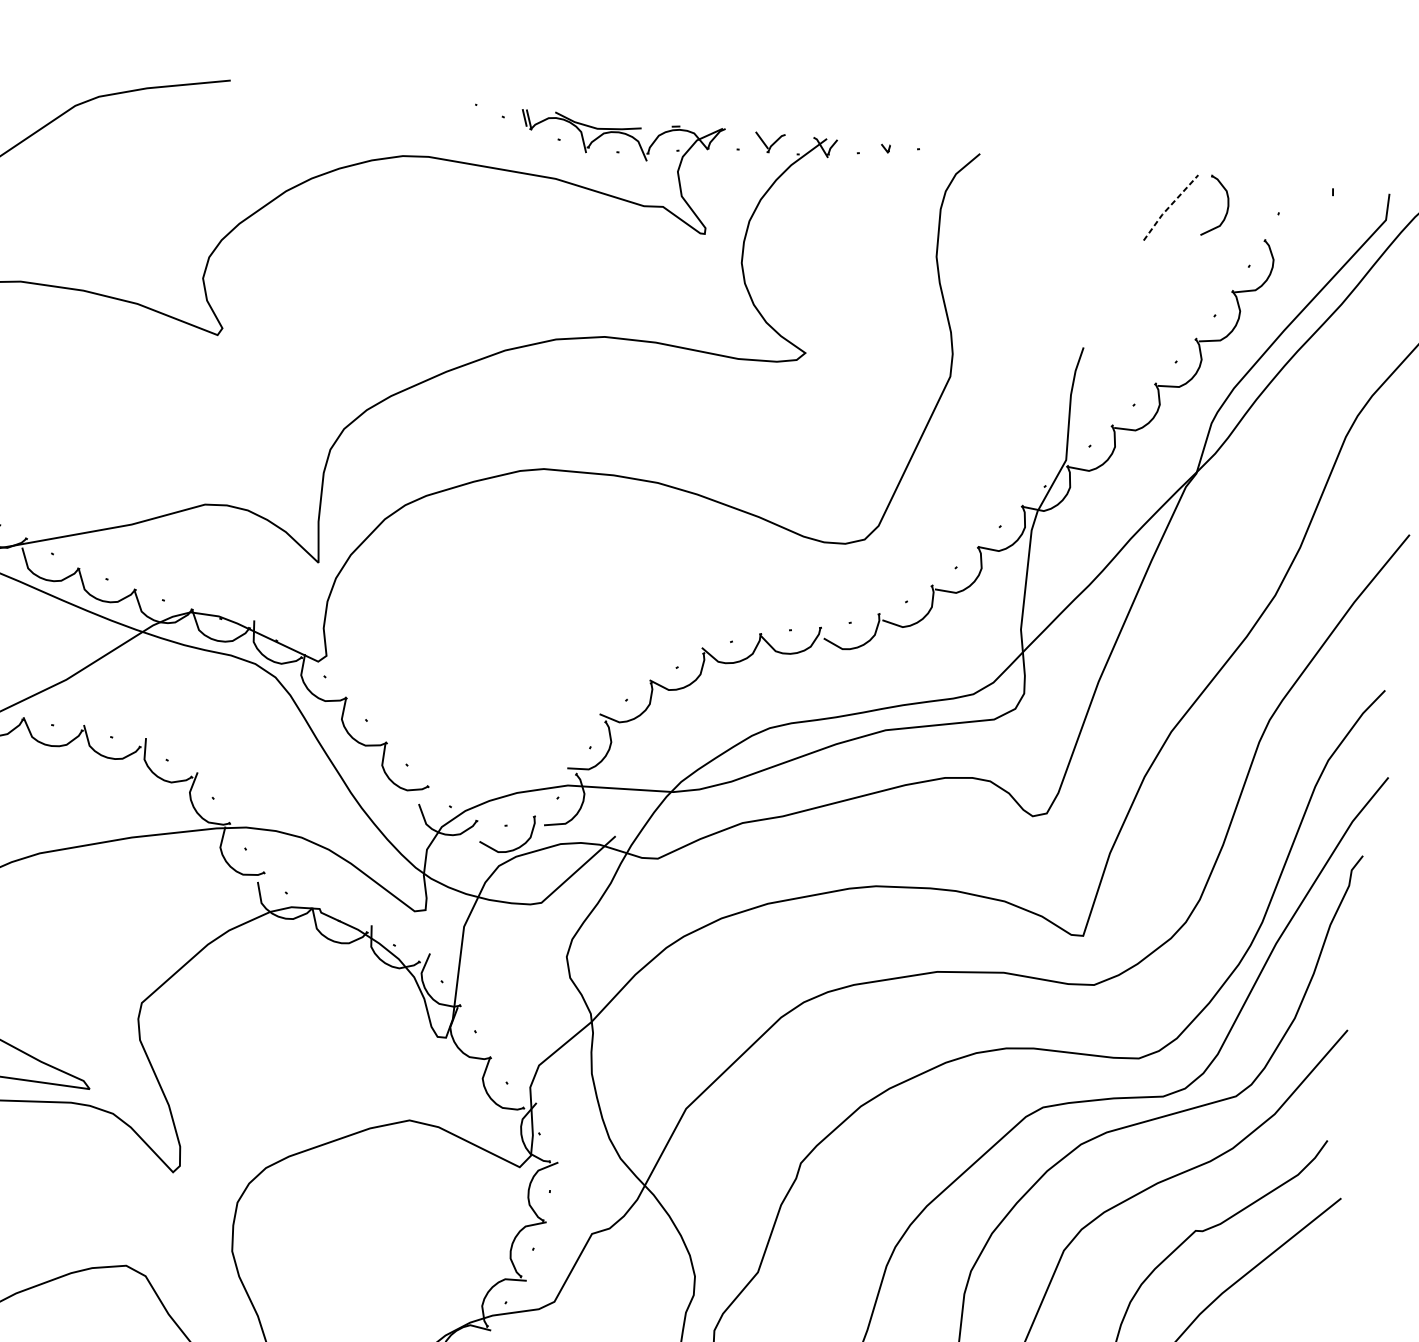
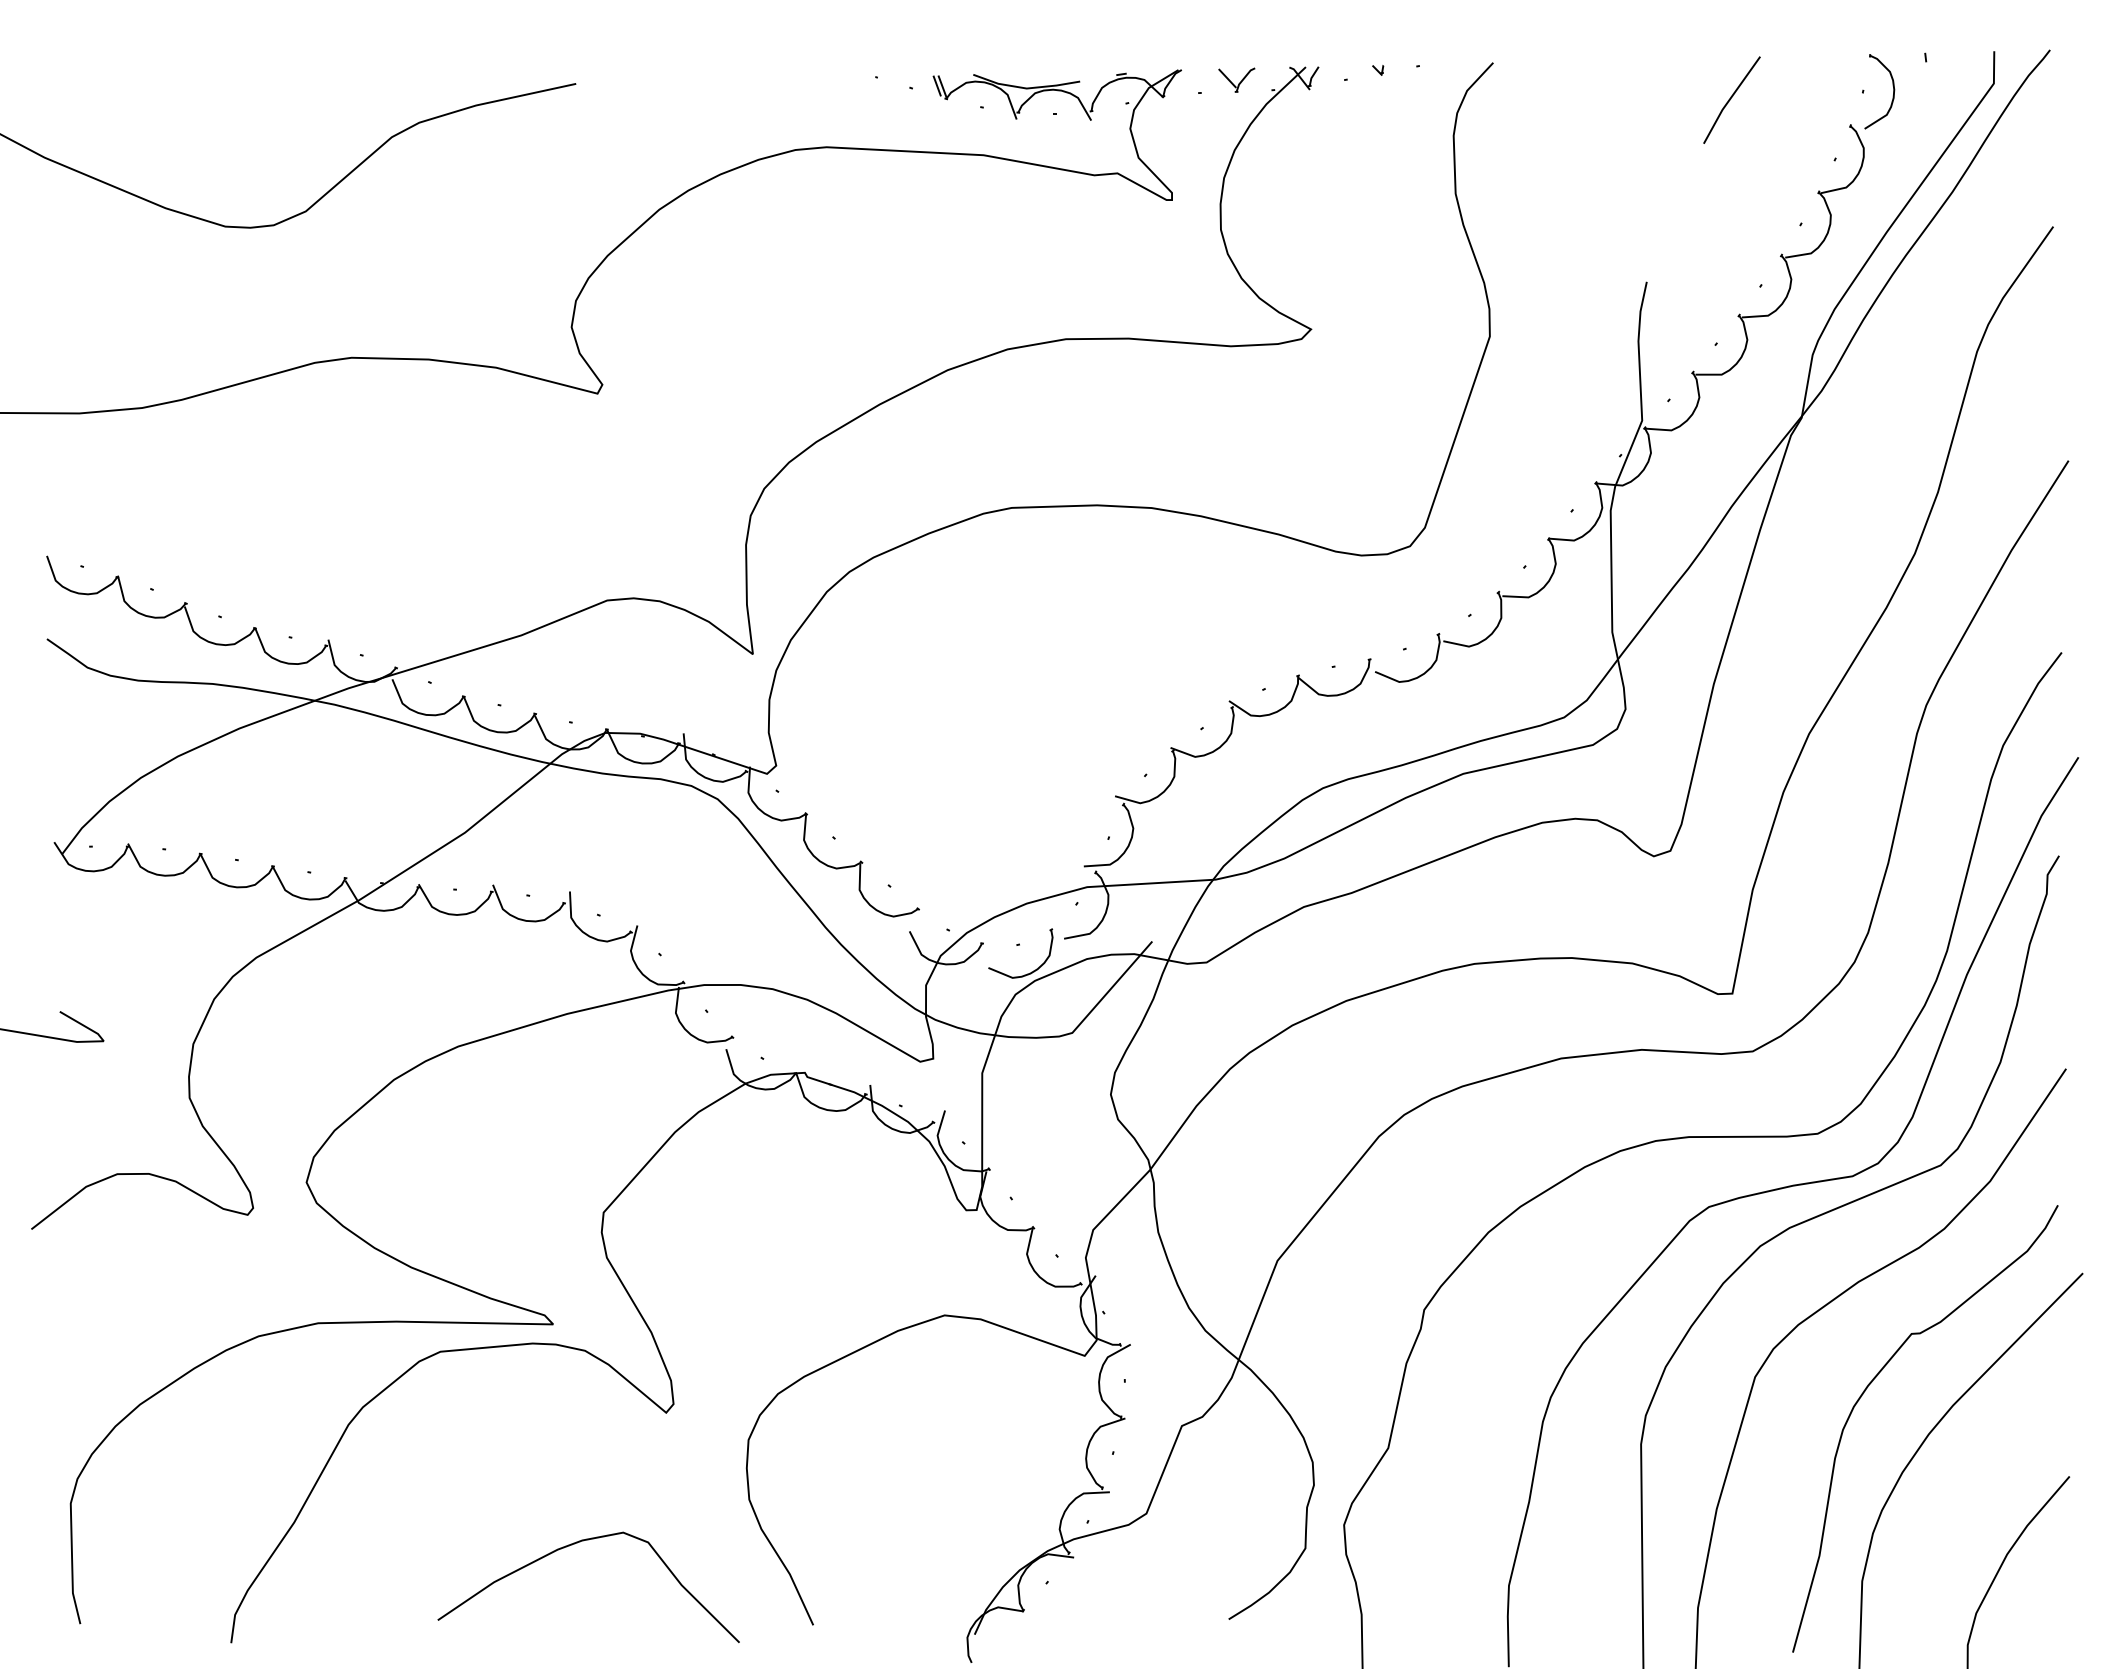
line: (1169, 207) -> (1729, 99), dashed -> solid
part: (1226, 211) -> (1892, 96), moved

